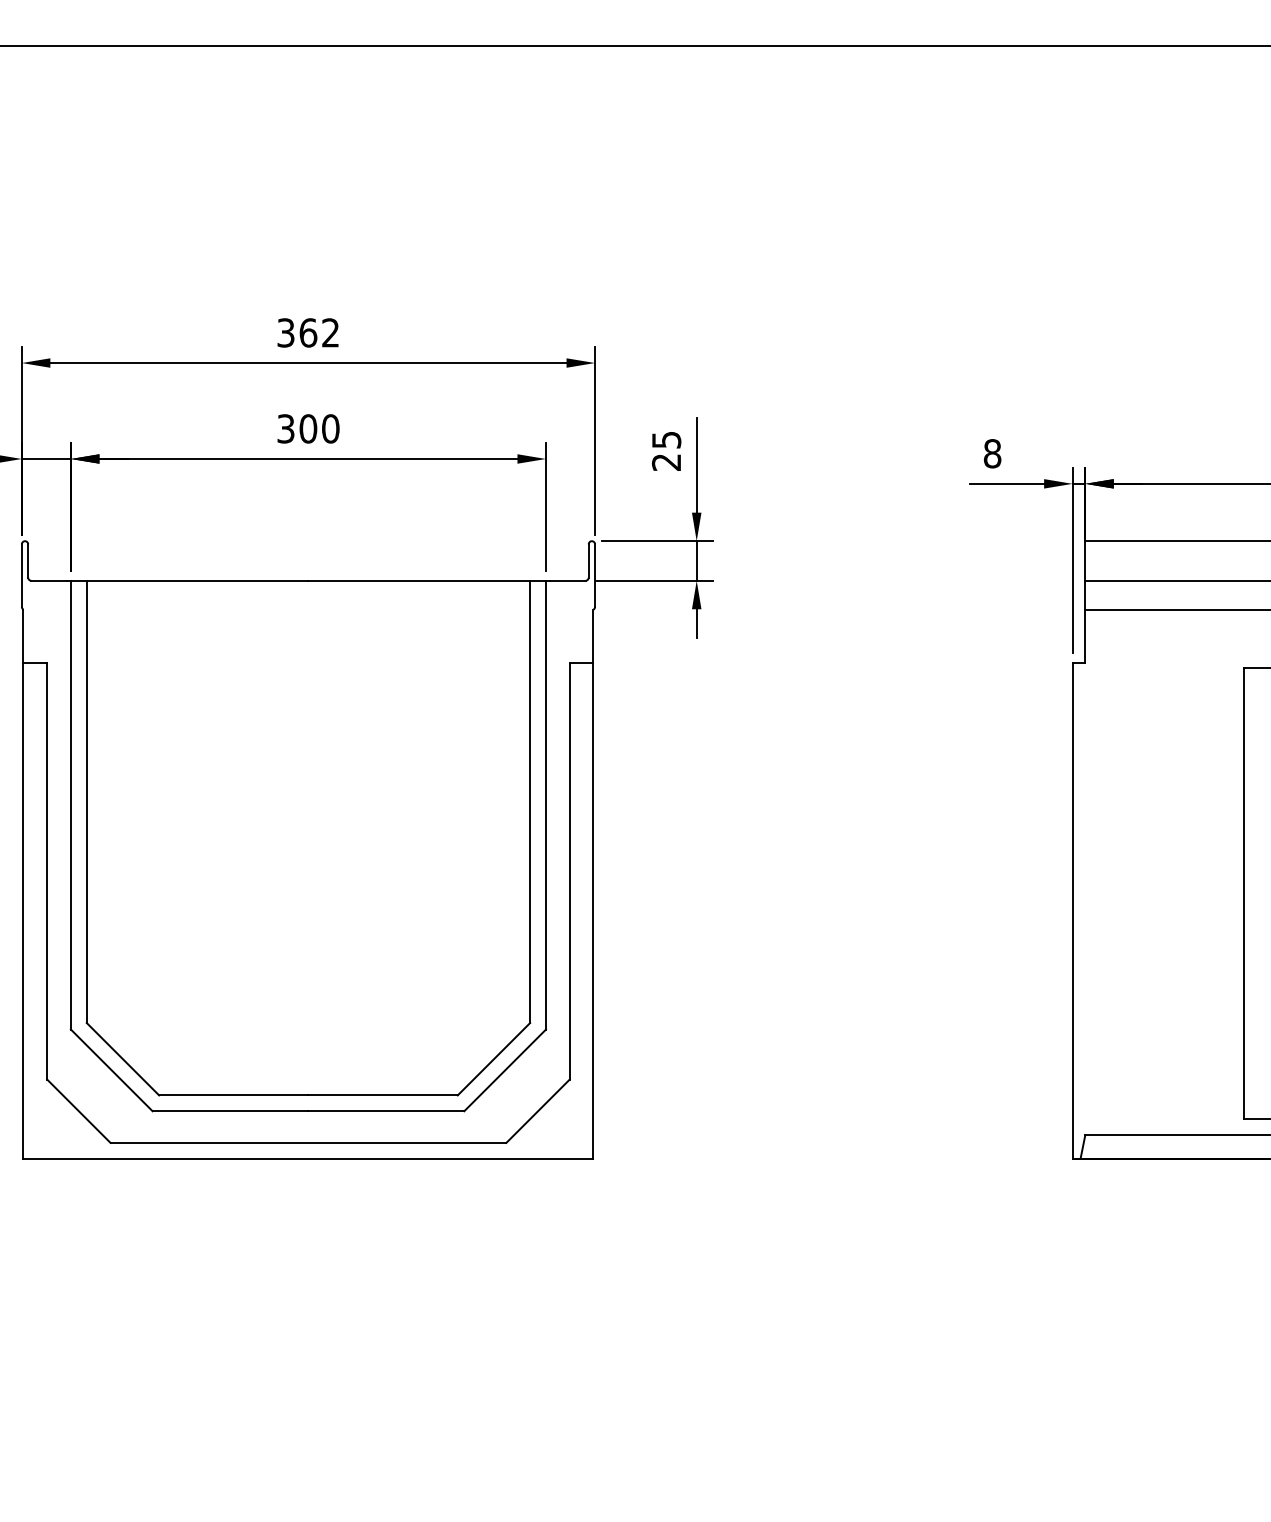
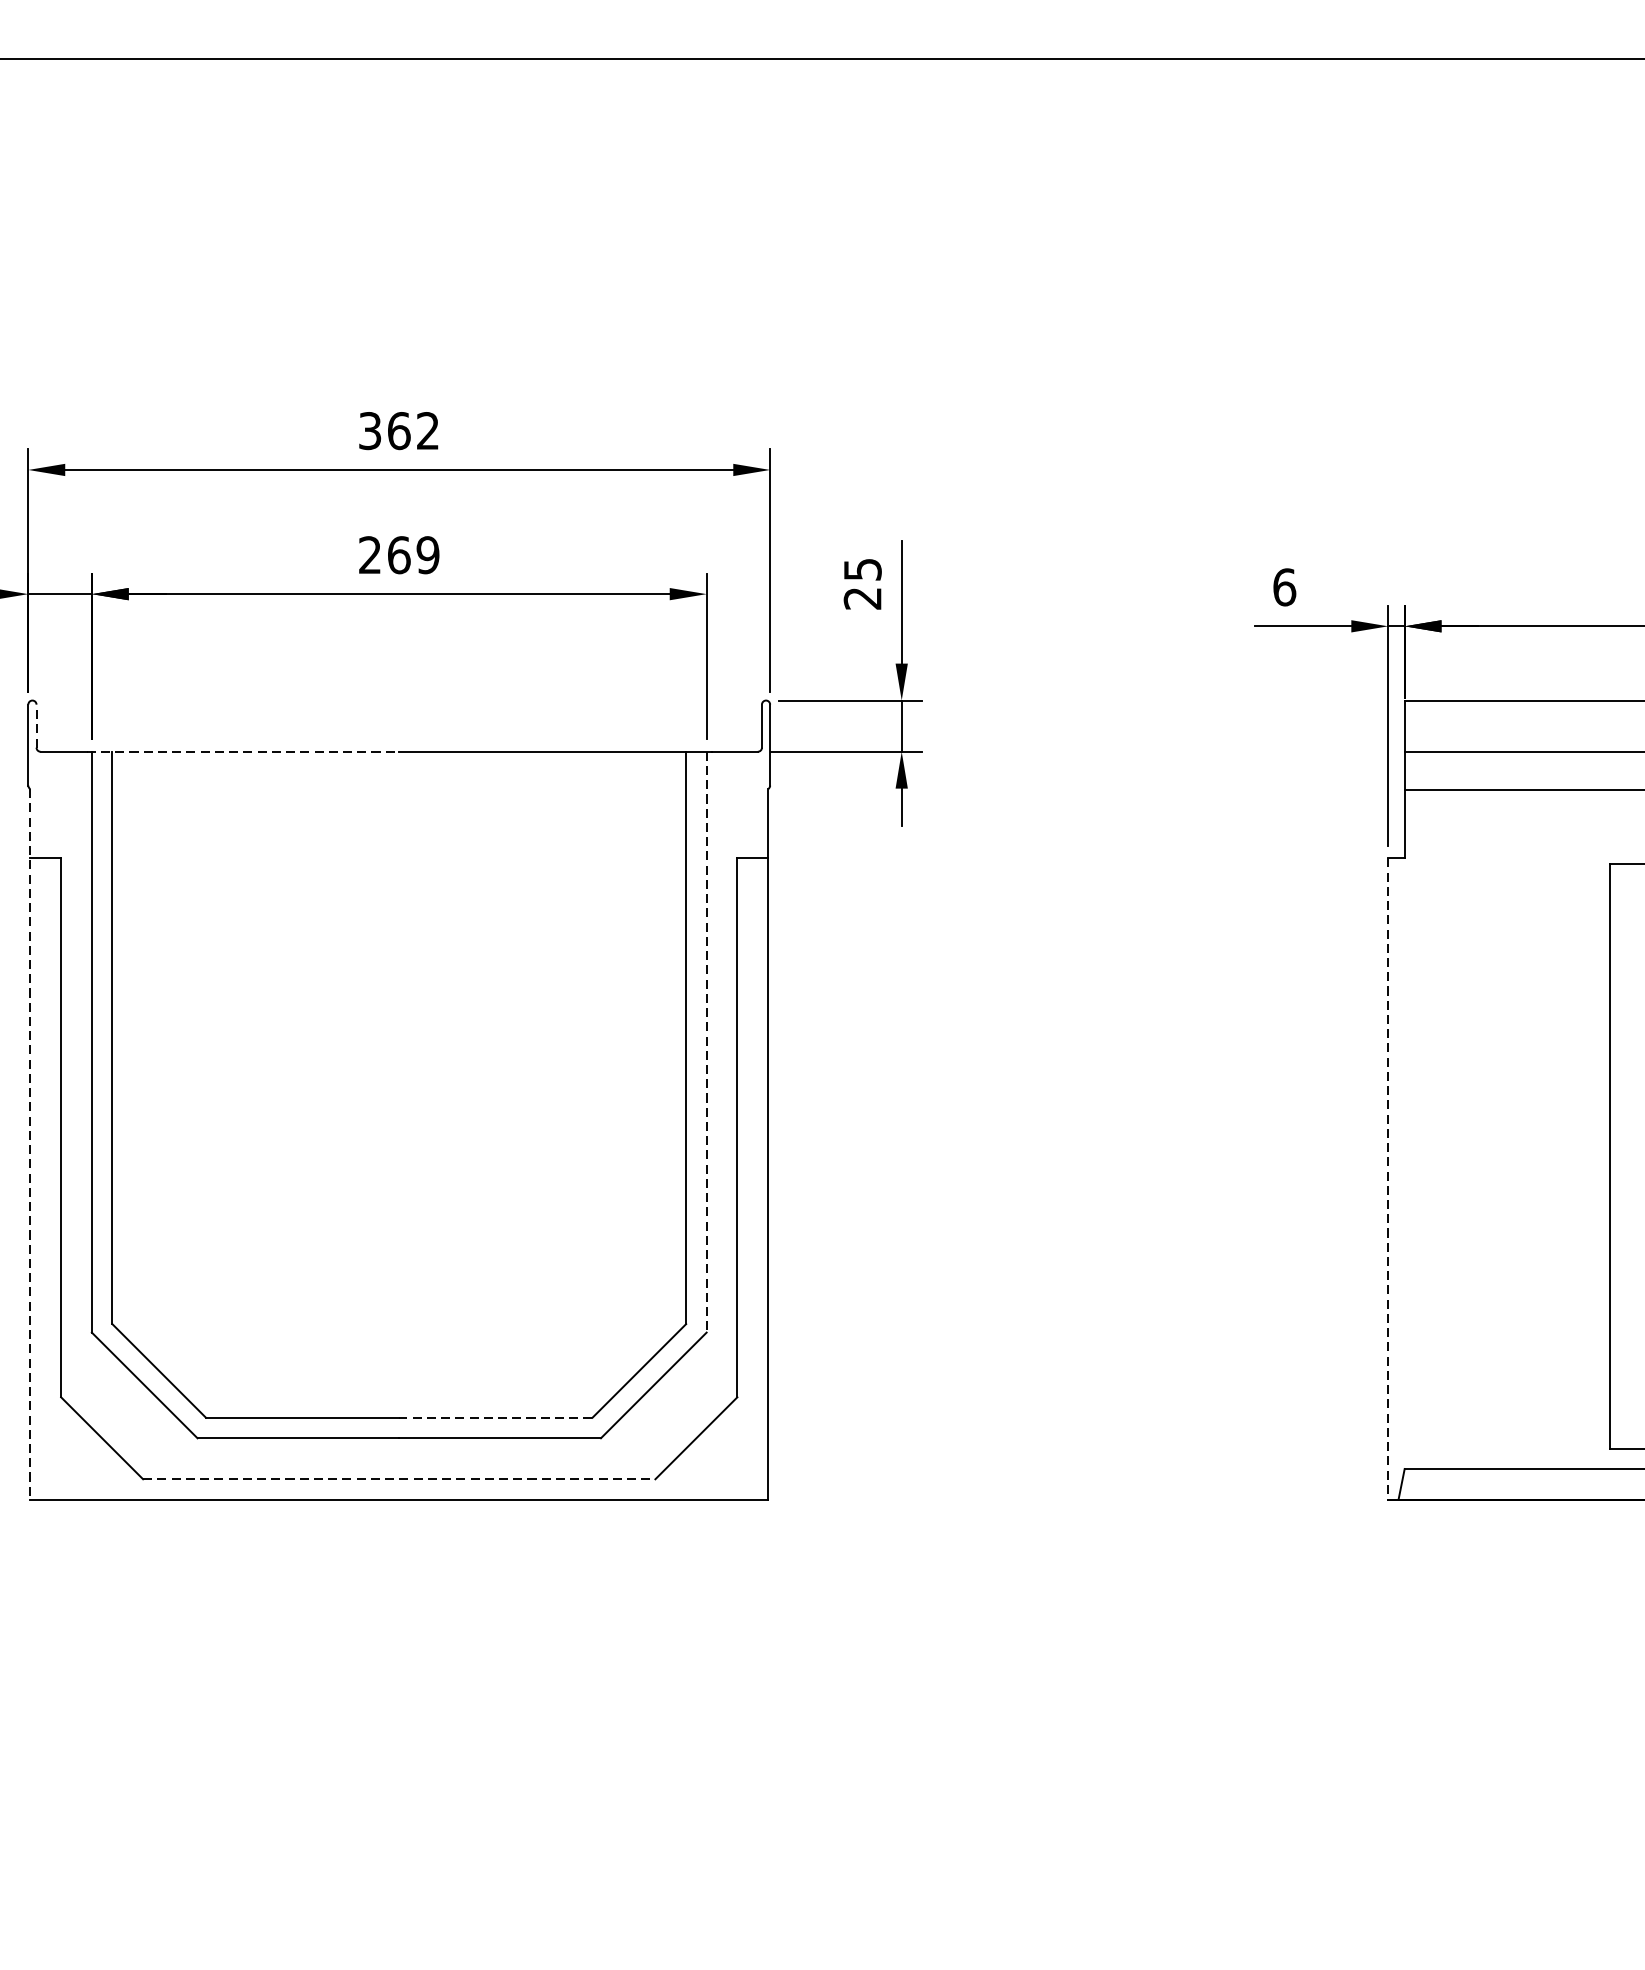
text: (308, 428) -> (399, 554), 300 -> 269
text: (992, 453) -> (1284, 587), 8 -> 6
line: (28, 561) -> (36, 726), solid -> dashed
line: (187, 580) -> (242, 751), solid -> dashed
line: (545, 805) -> (706, 1042), solid -> dashed
line: (23, 884) -> (30, 1144), solid -> dashed
line: (1072, 910) -> (1388, 1178), solid -> dashed
line: (383, 1095) -> (496, 1417), solid -> dashed
line: (308, 1142) -> (399, 1478), solid -> dashed

